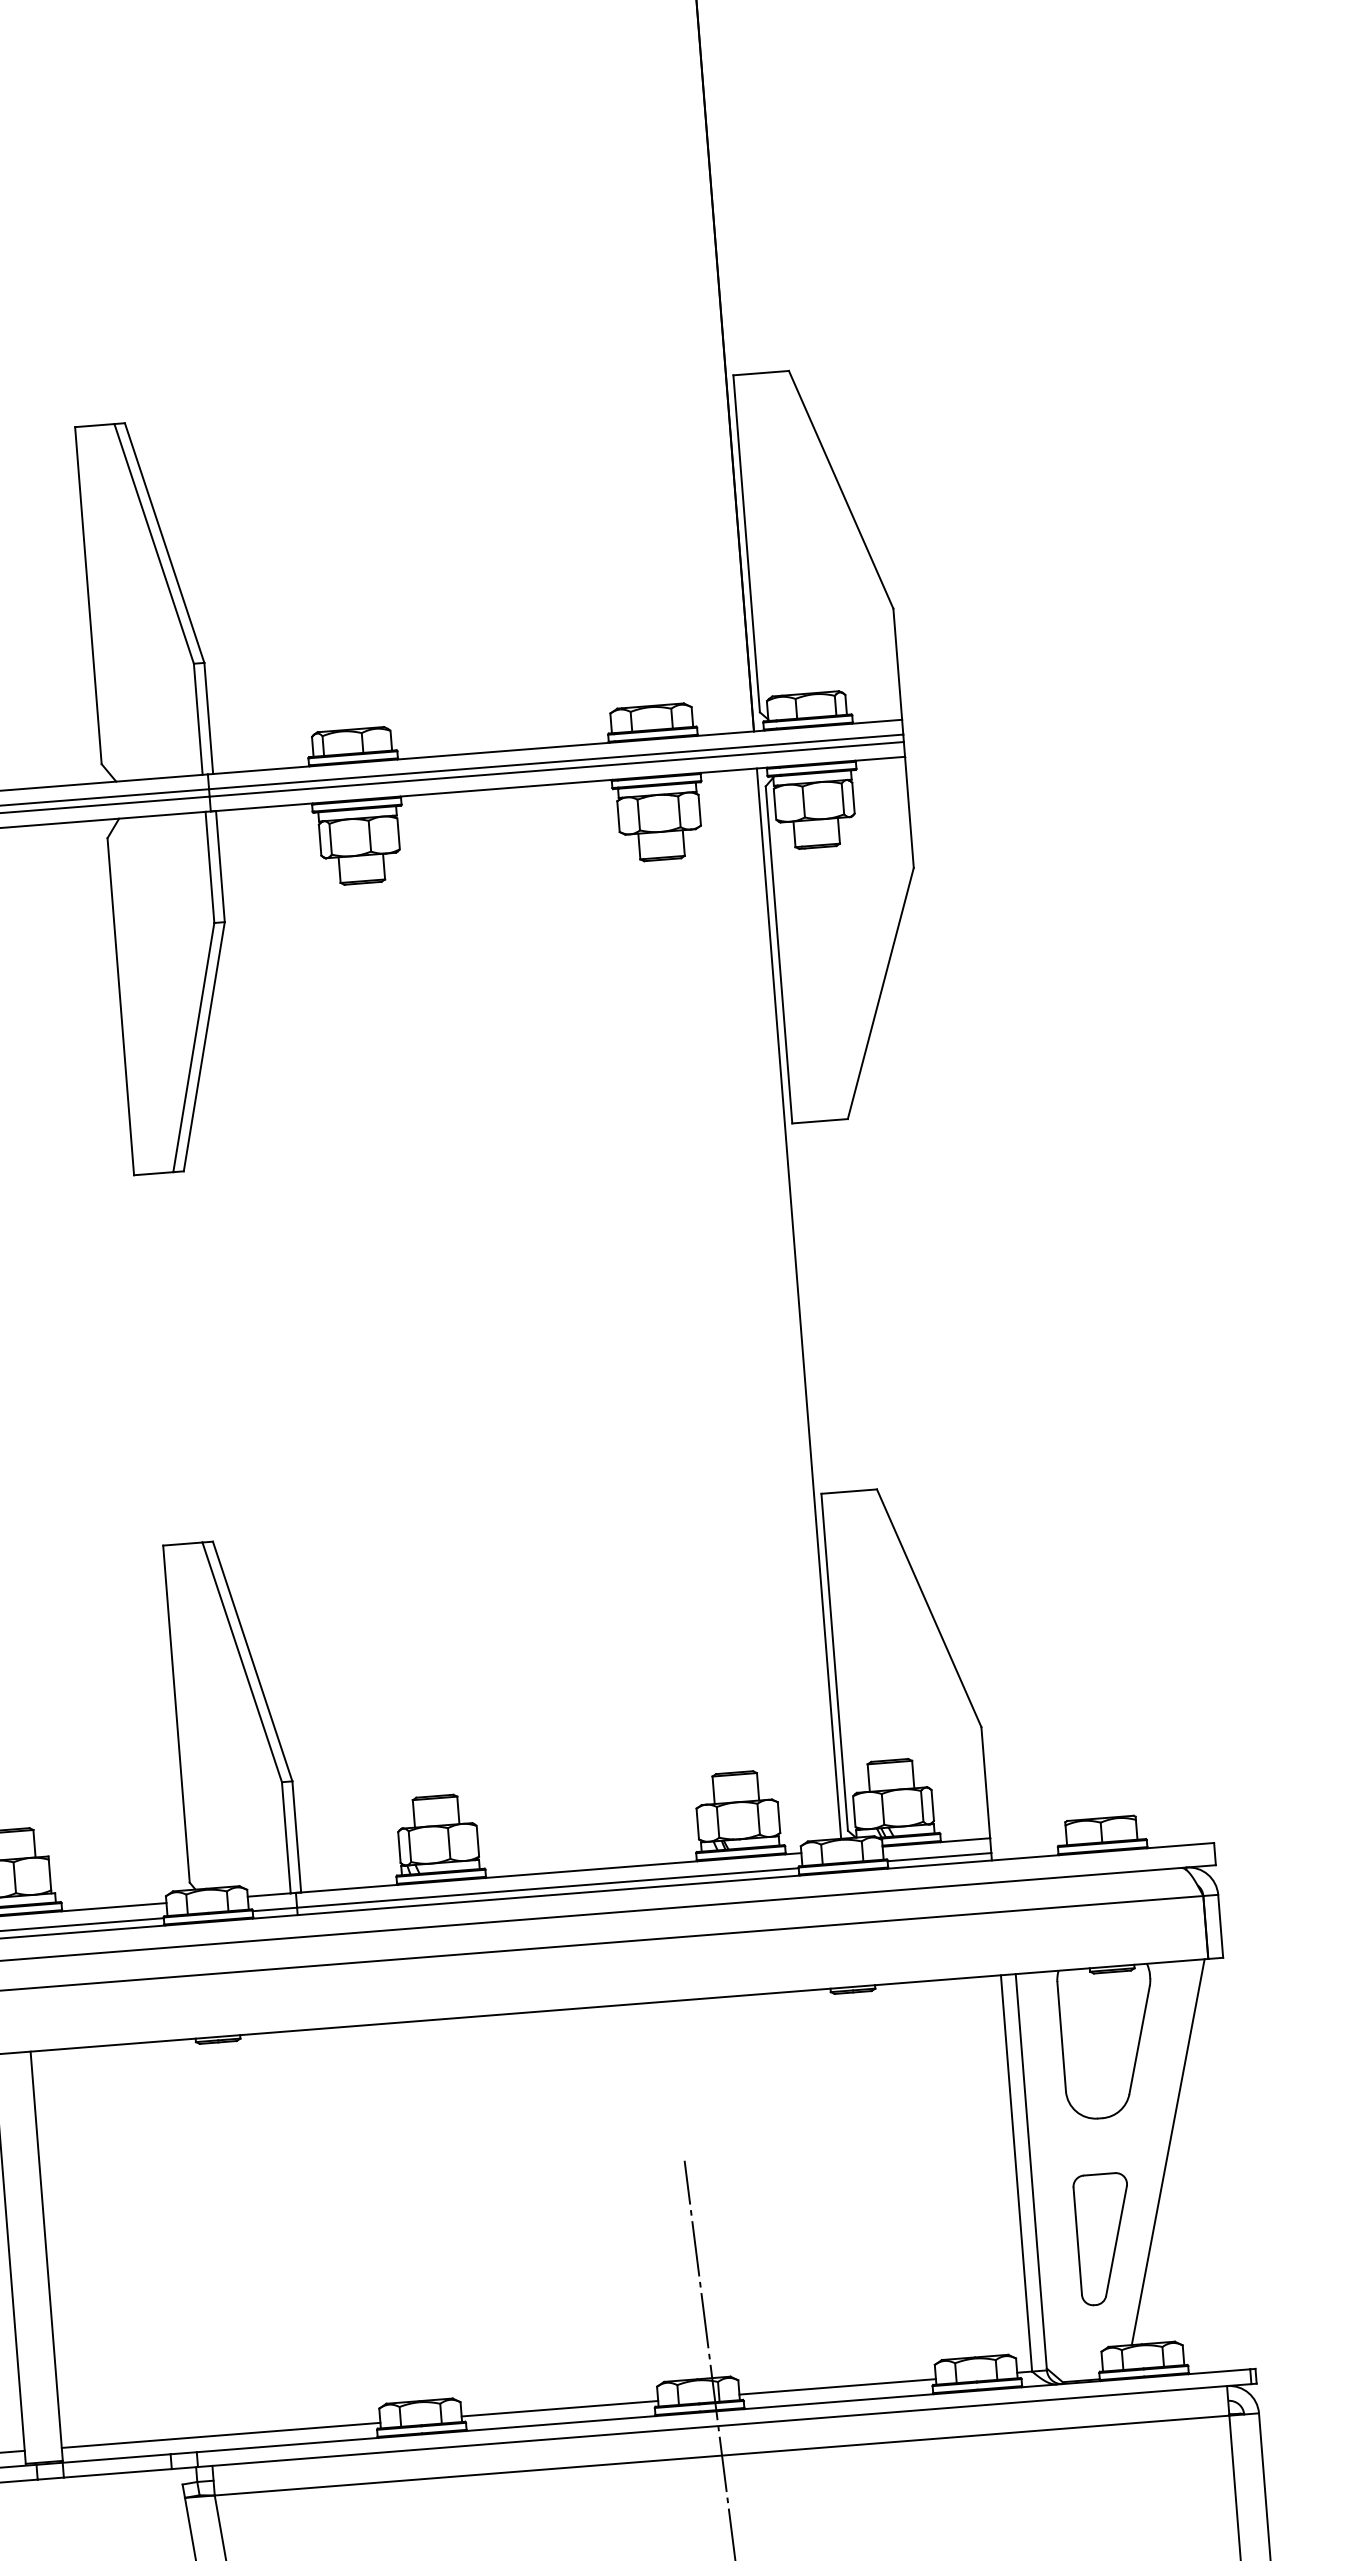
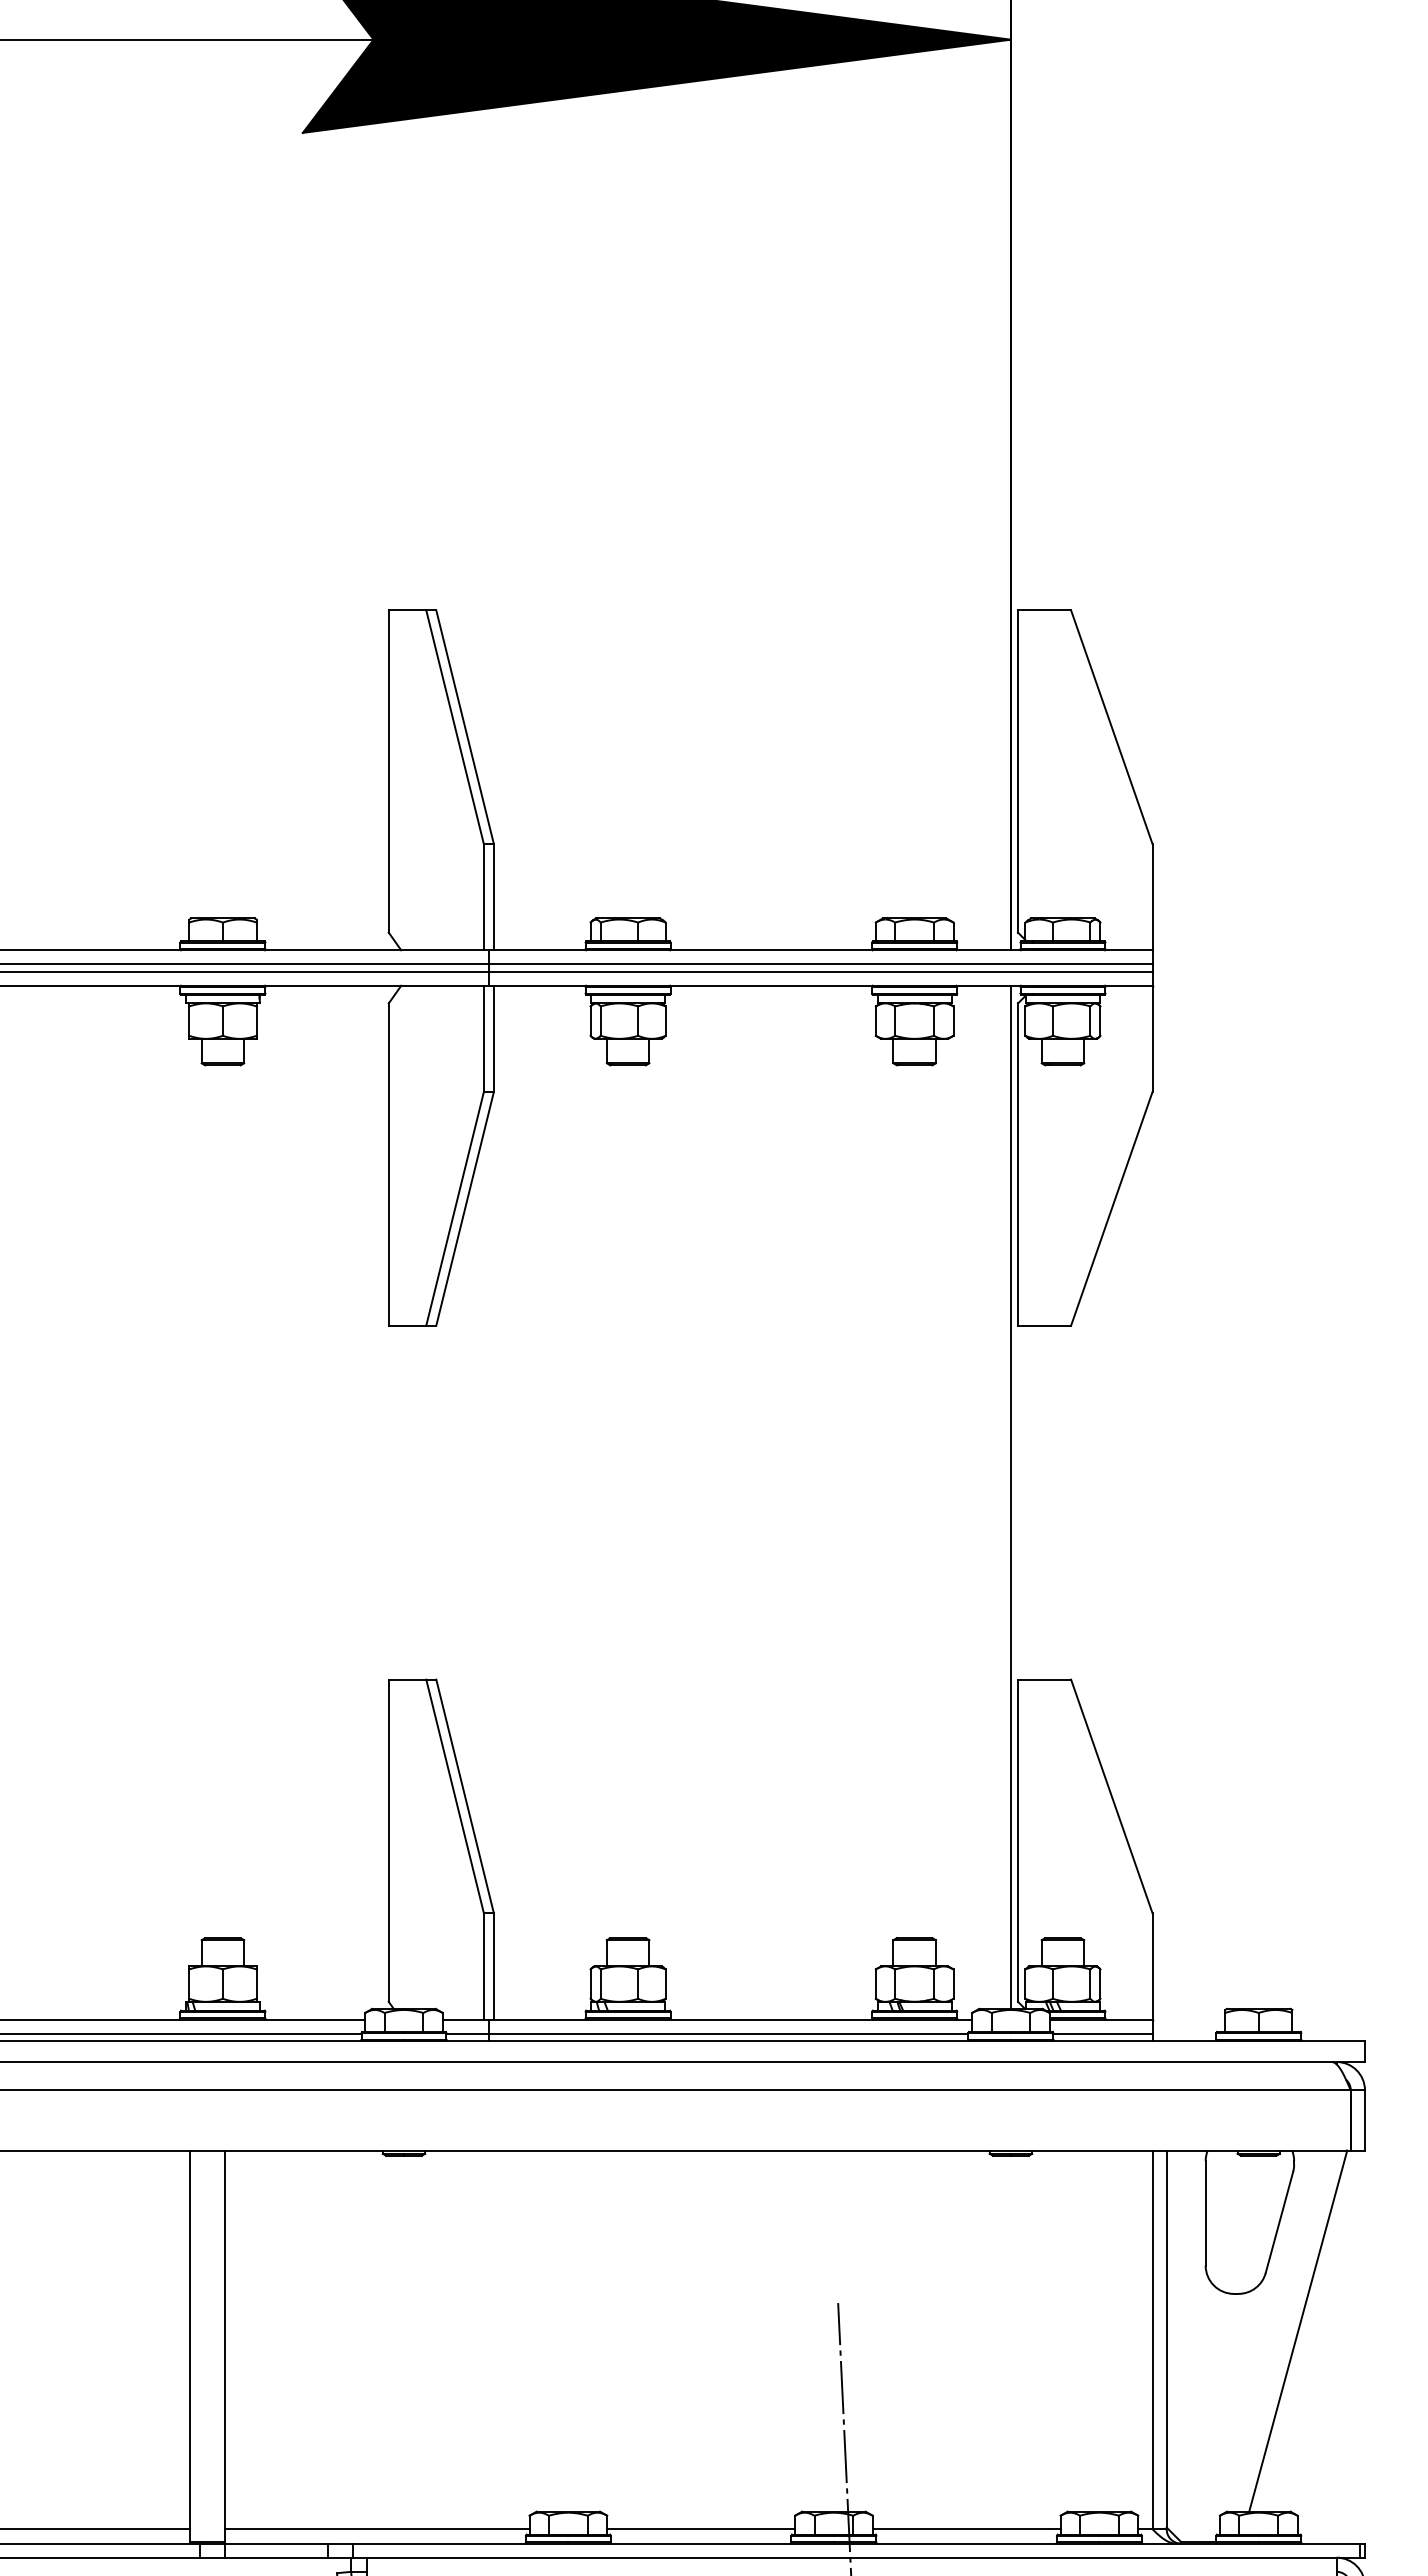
part: (1103, 2238) -> (1230, 2408), removed

